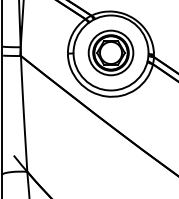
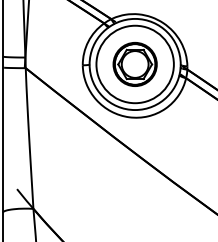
circle: (110, 53) -> (134, 64), size x1.43

